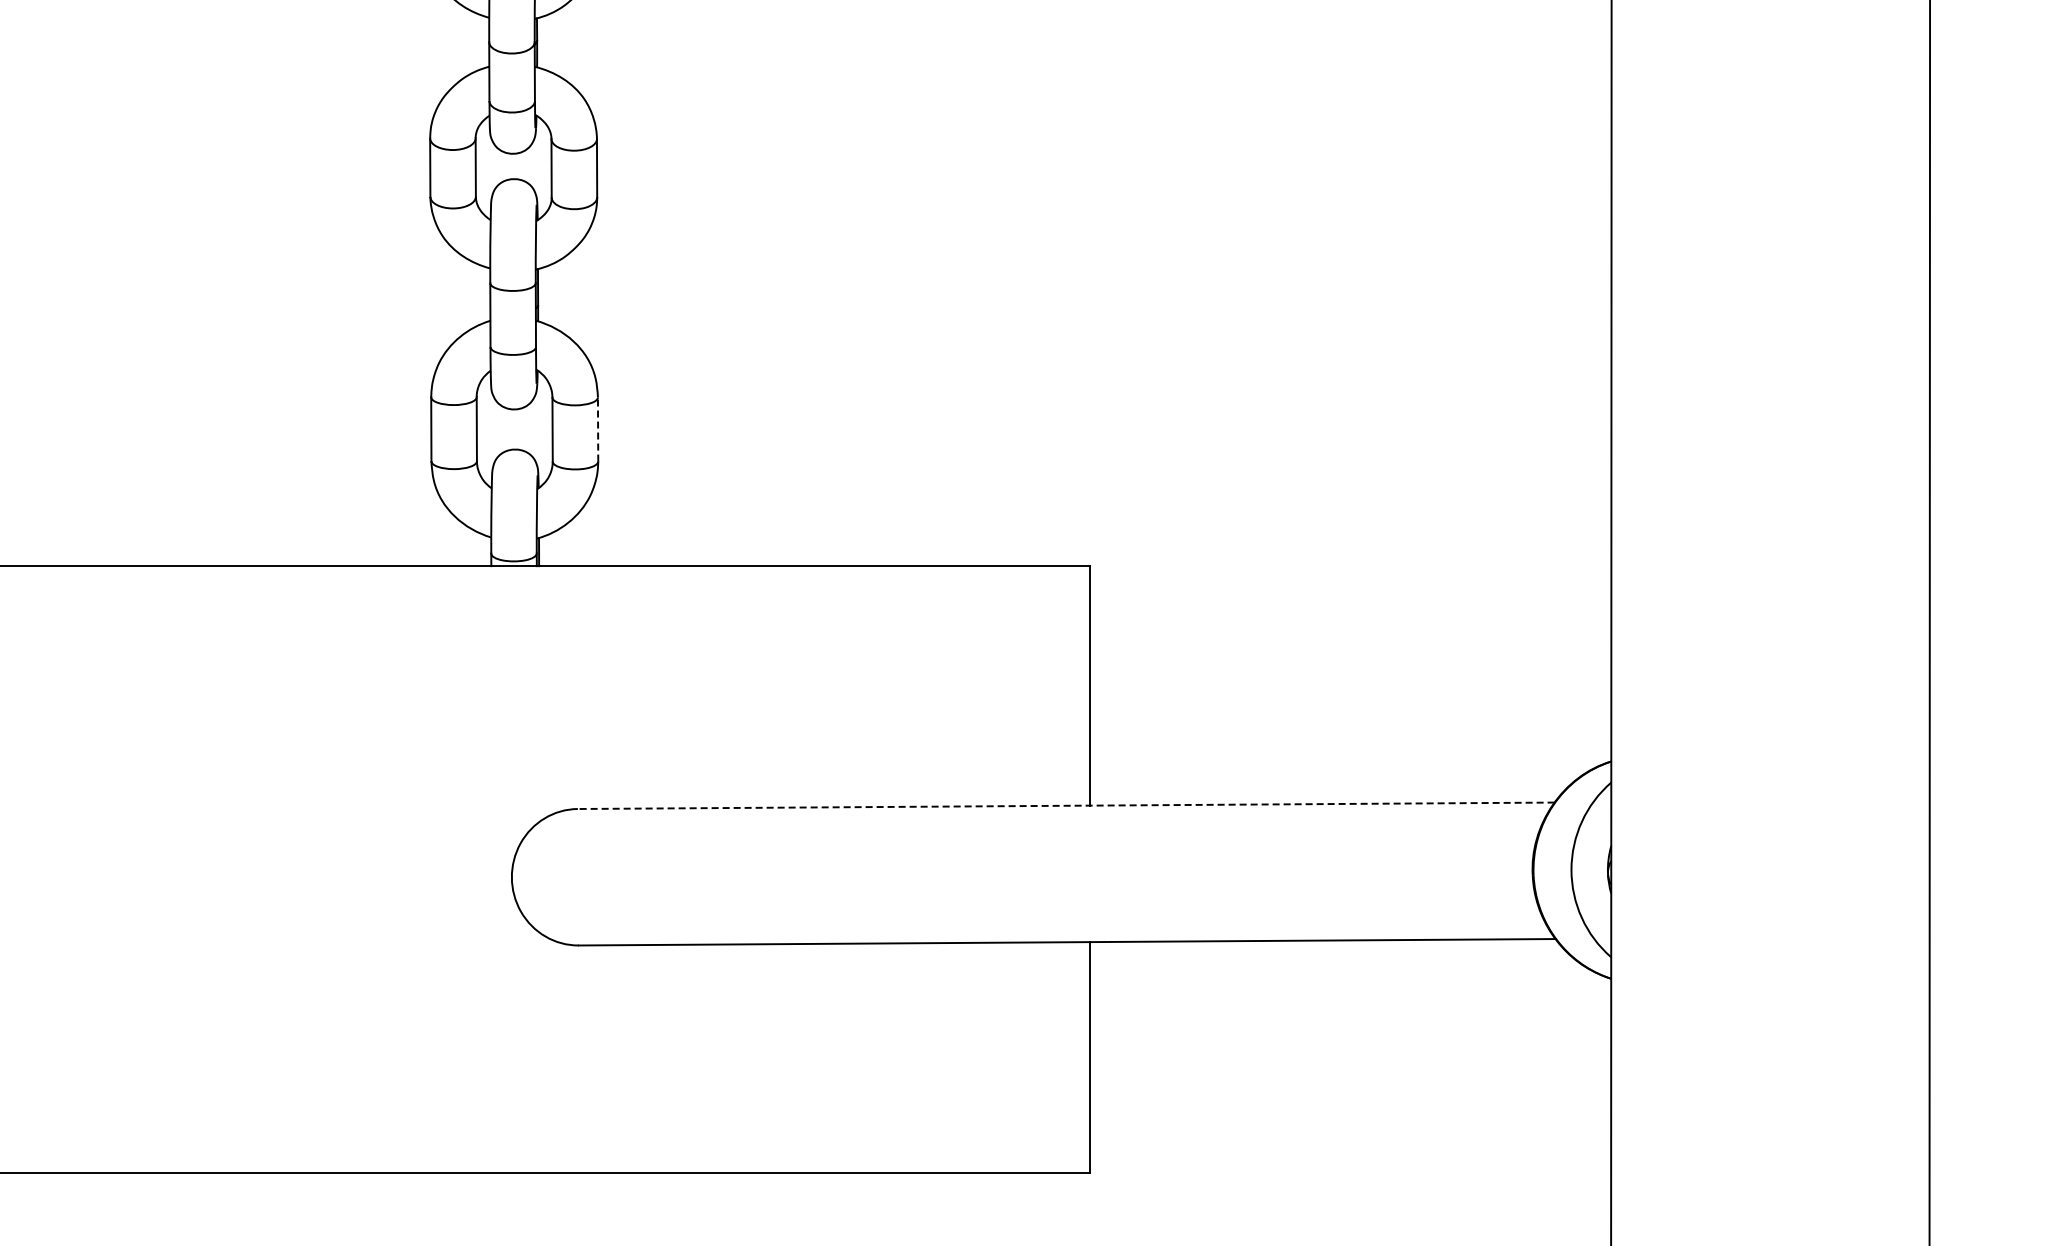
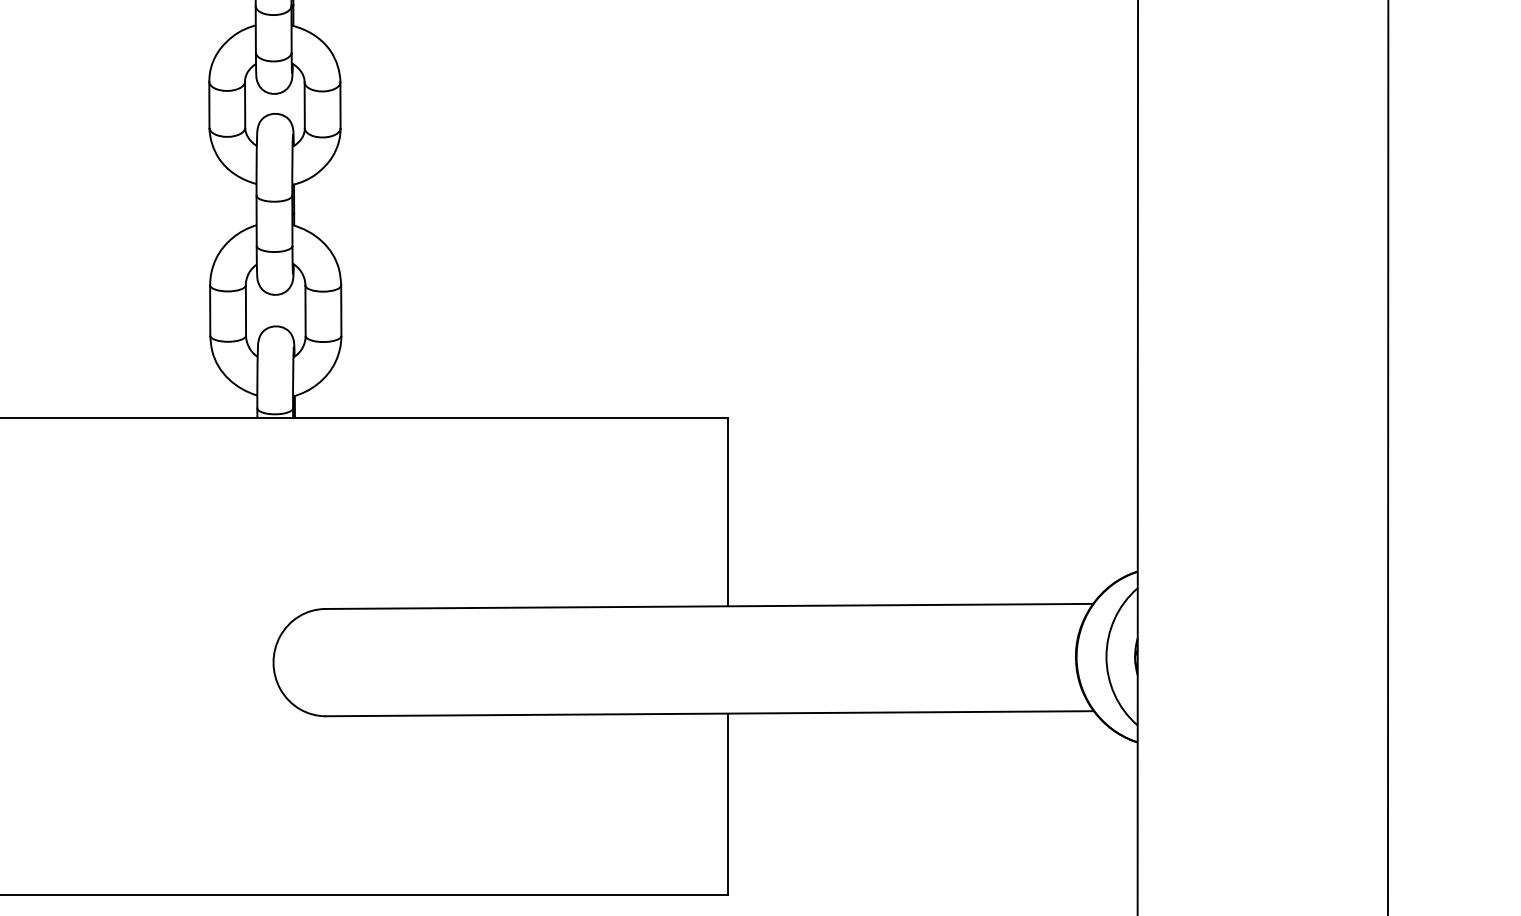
line: (598, 429) -> (341, 310), dashed -> solid
line: (1065, 805) -> (708, 606), dashed -> solid

